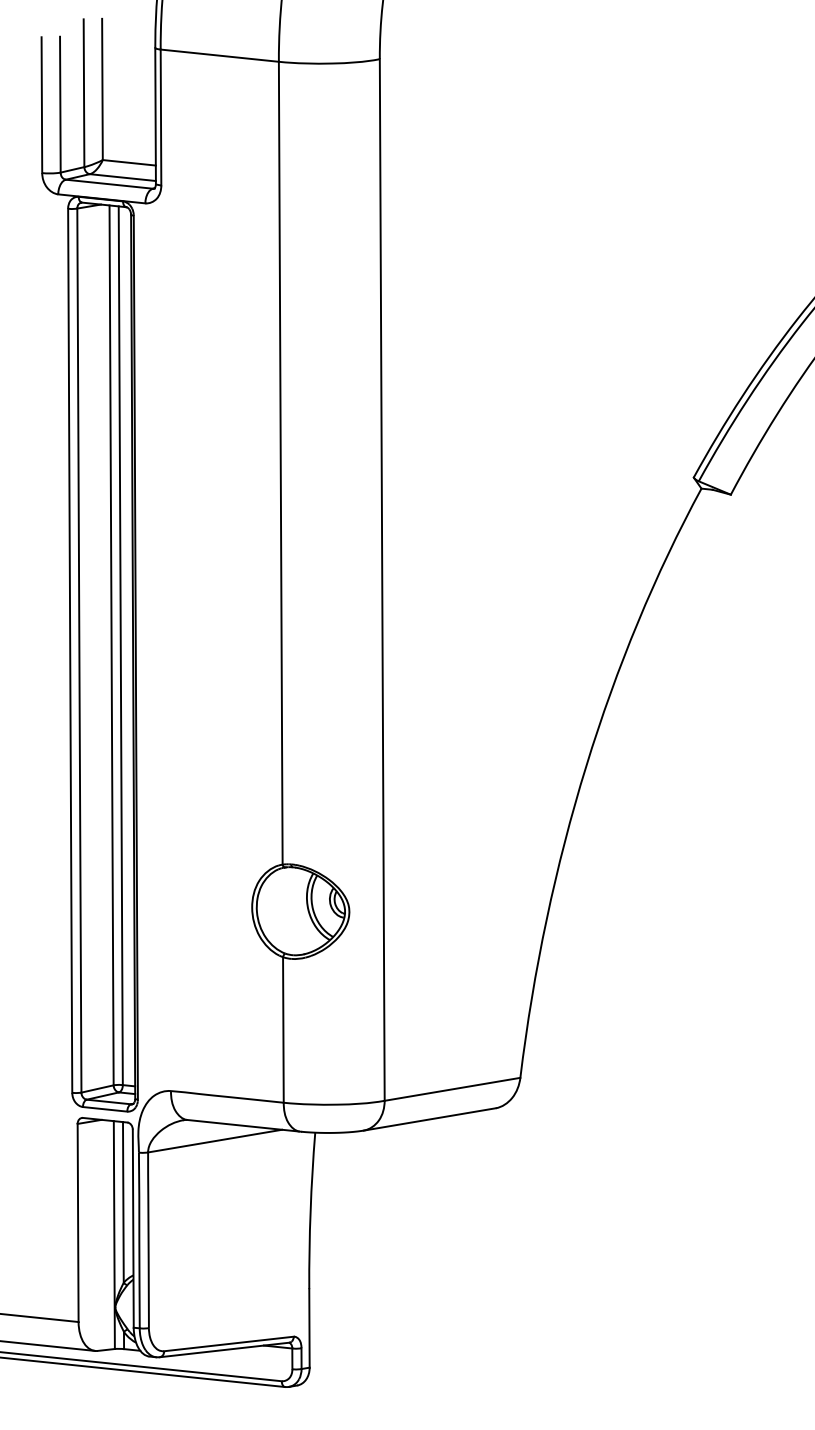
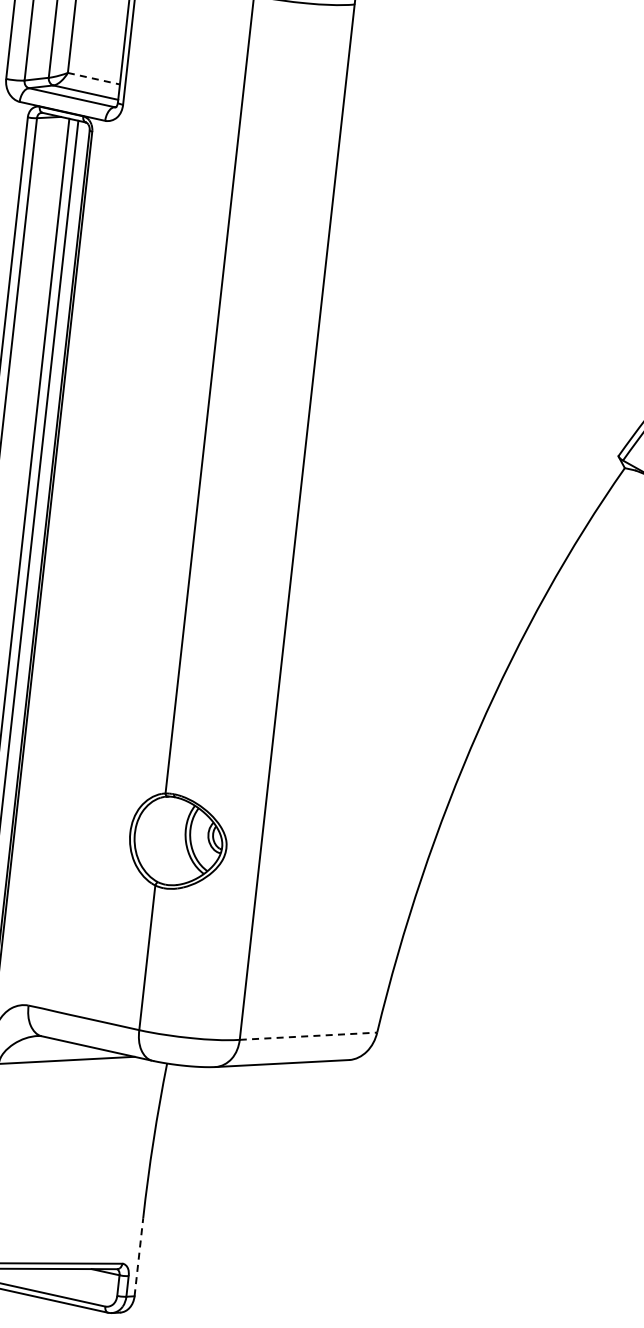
line: (129, 162) -> (94, 78), solid -> dashed
line: (452, 1089) -> (308, 1036), solid -> dashed
line: (309, 1327) -> (139, 1256), solid -> dashed

